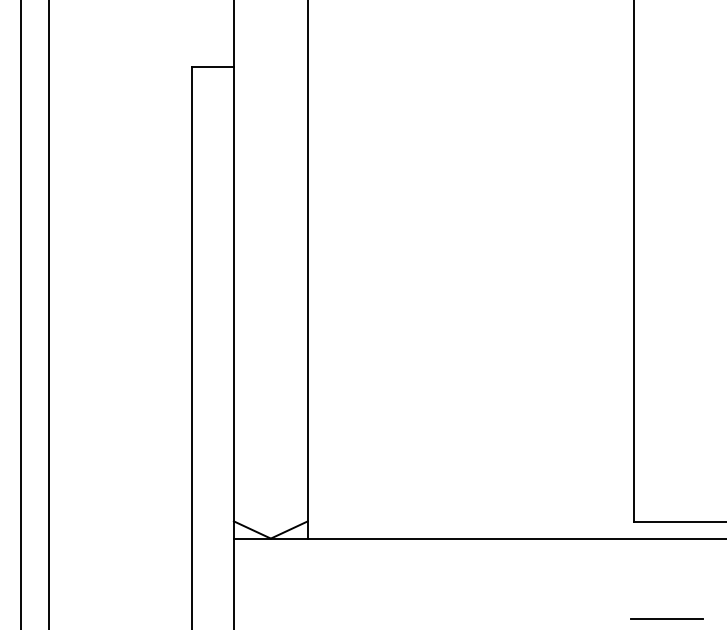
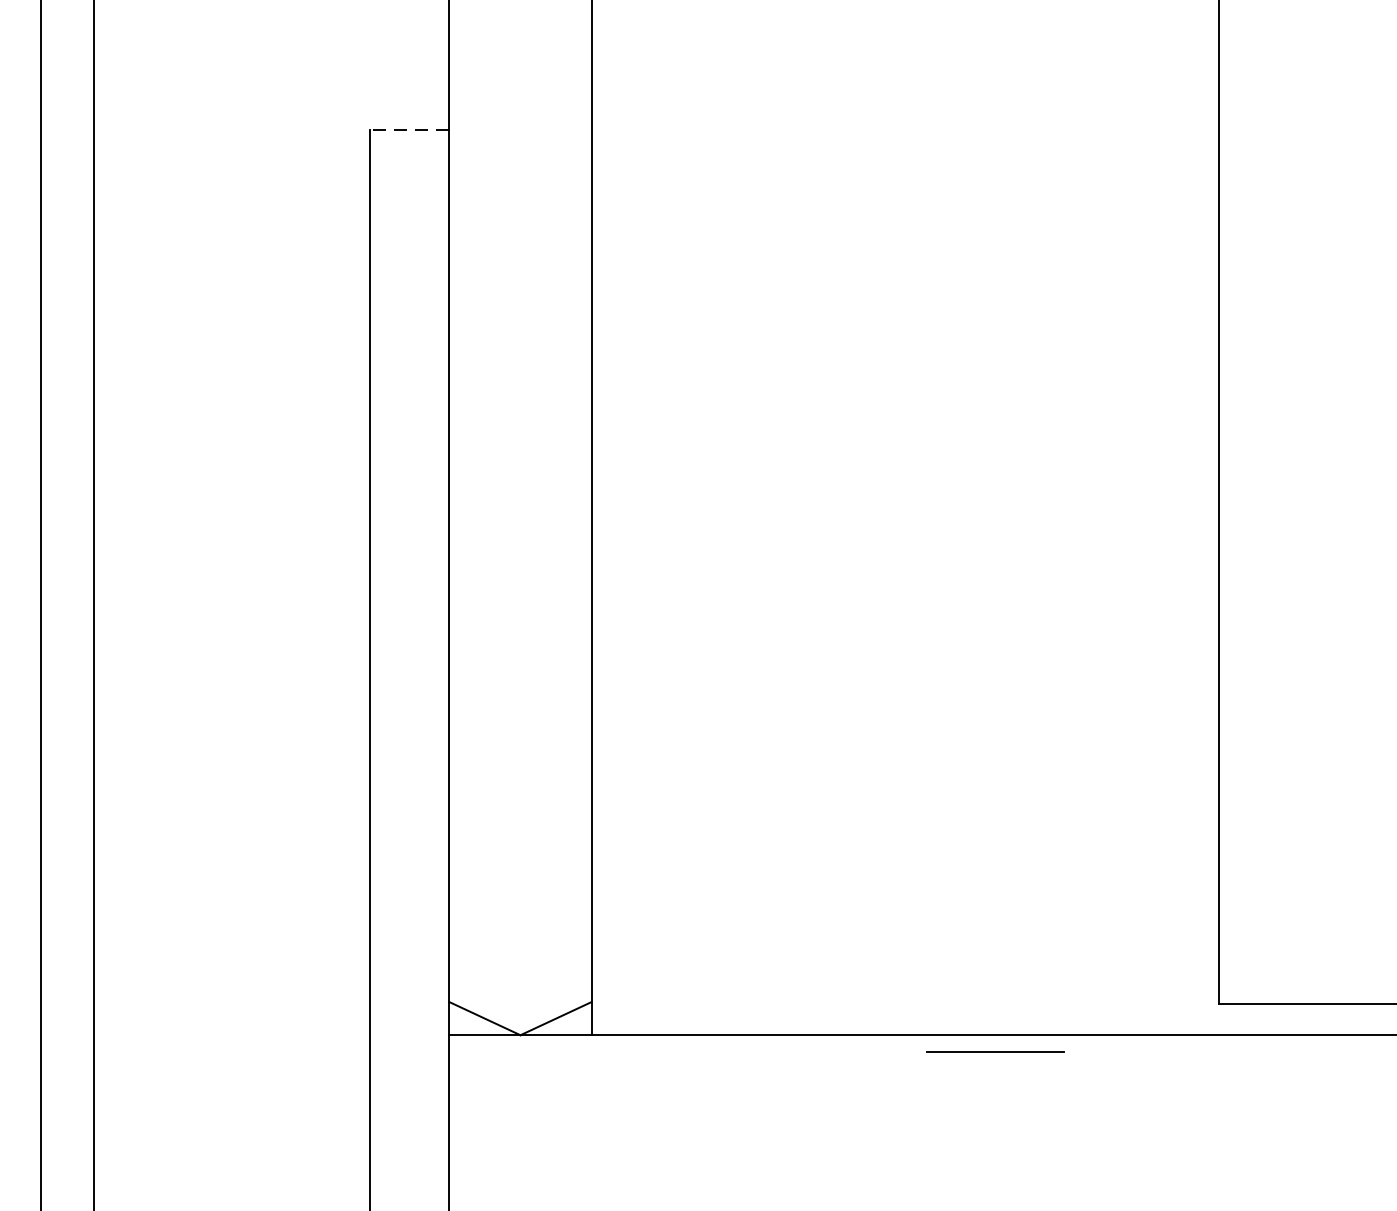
line: (213, 67) -> (410, 129), solid -> dashed
line: (666, 618) -> (994, 1050), moved

